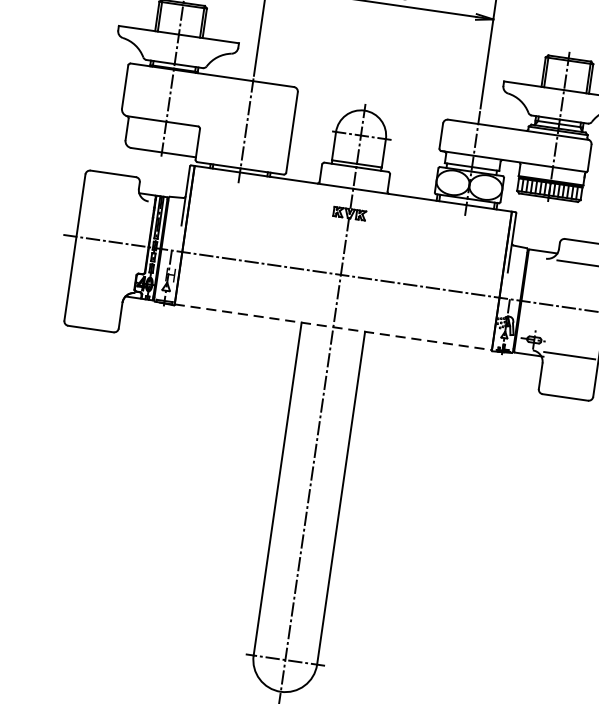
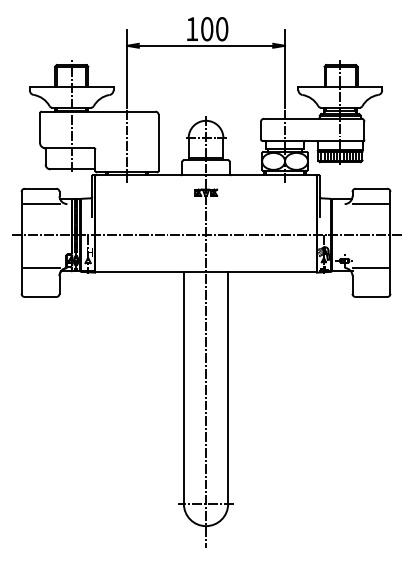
line: (111, 196) -> (41, 204), added
line: (98, 288) -> (41, 268), added
line: (334, 326) -> (206, 271), dashed -> solid

